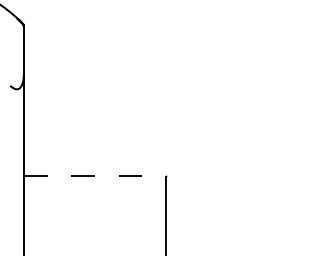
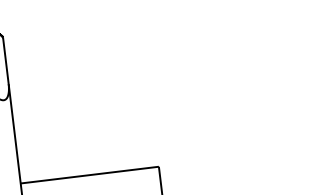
line: (94, 175) -> (89, 175), dashed -> solid

